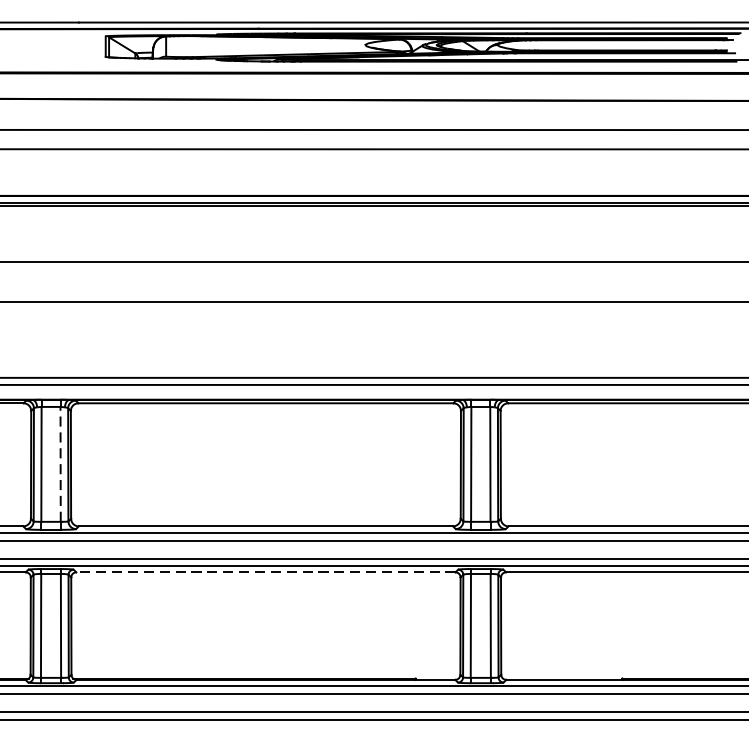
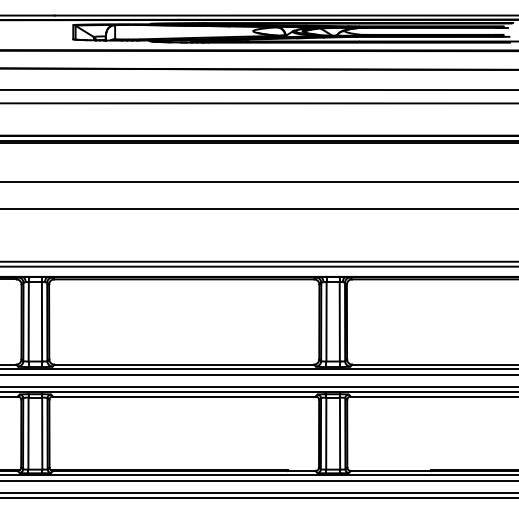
line: (61, 464) -> (42, 321), dashed -> solid
line: (264, 572) -> (183, 396), dashed -> solid

